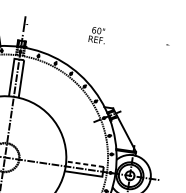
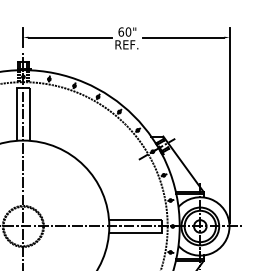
line: (57, 28) -> (69, 37), added
line: (137, 40) -> (183, 37), added
line: (161, 107) -> (229, 125), added
line: (84, 164) -> (135, 219), dashed -> solid

